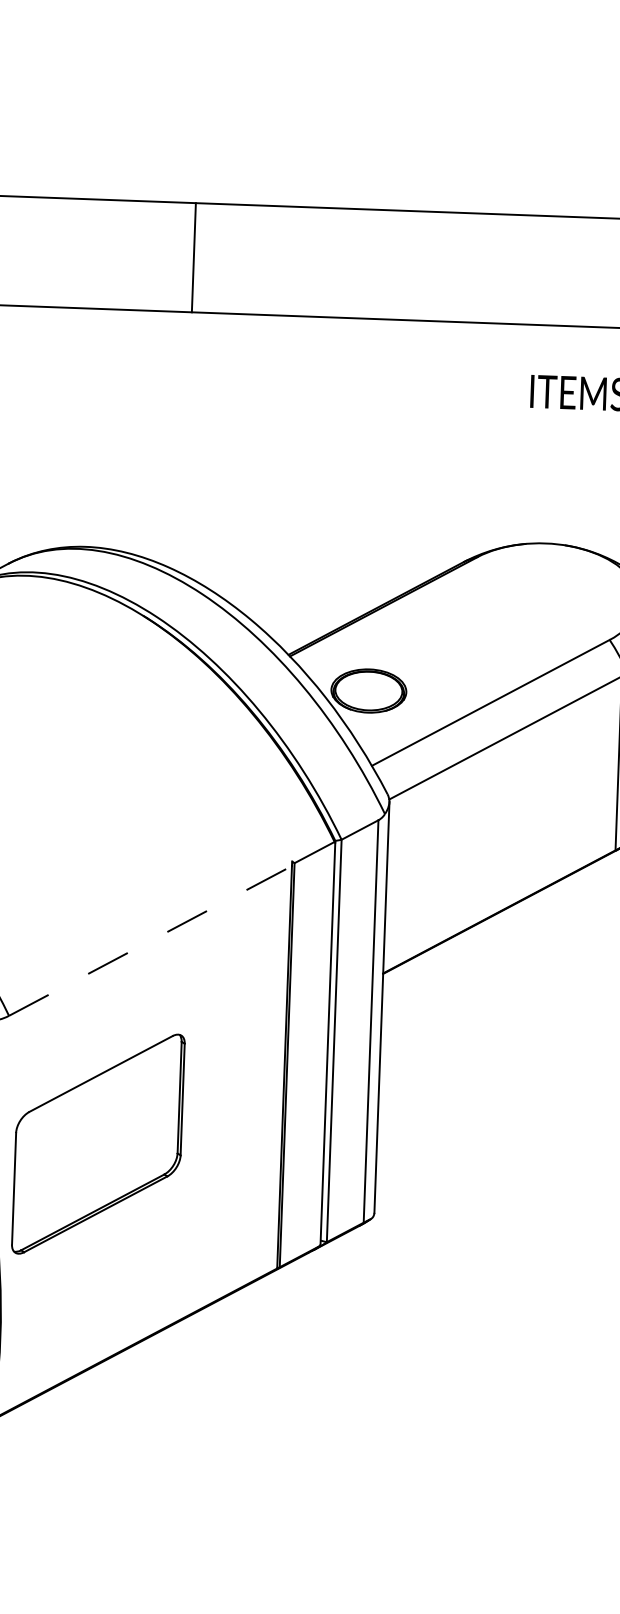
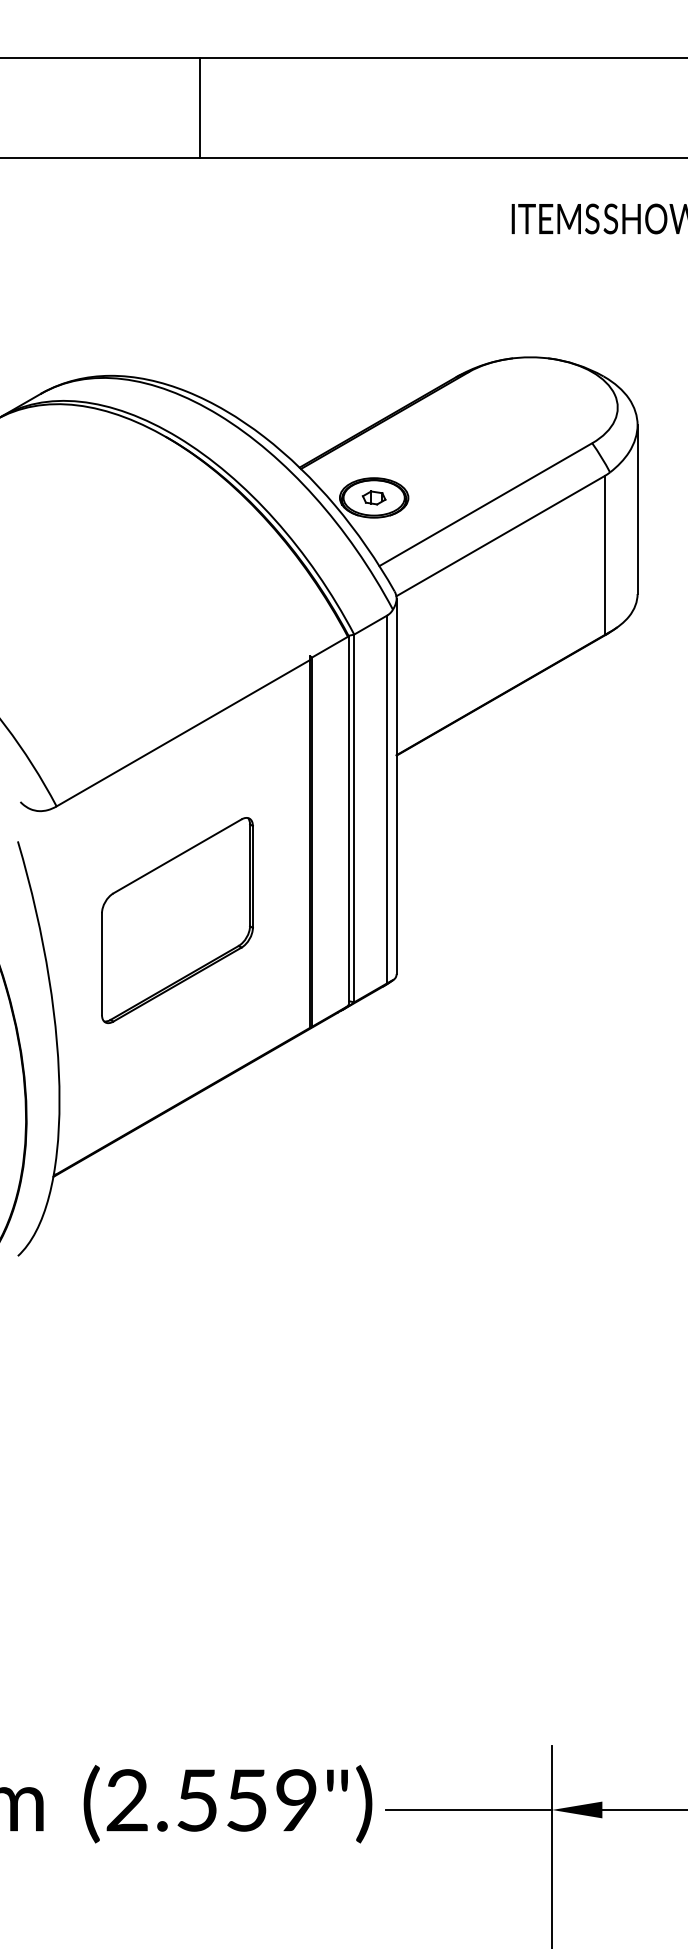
part: (368, 690) -> (373, 497), added
line: (150, 941) -> (183, 733), dashed -> solid
part: (98, 1144) -> (177, 920), moved

